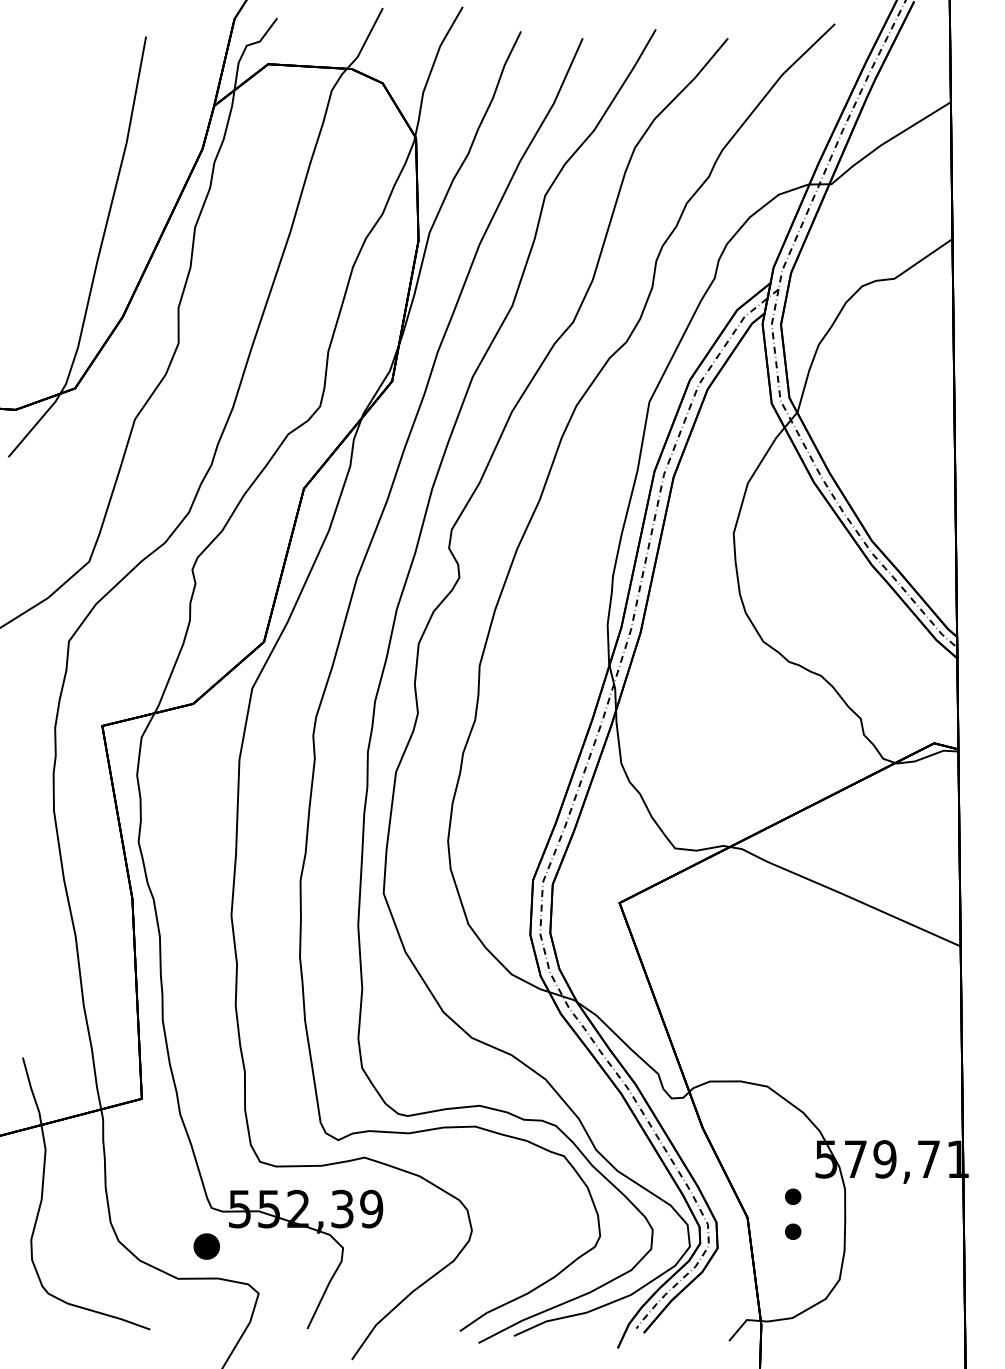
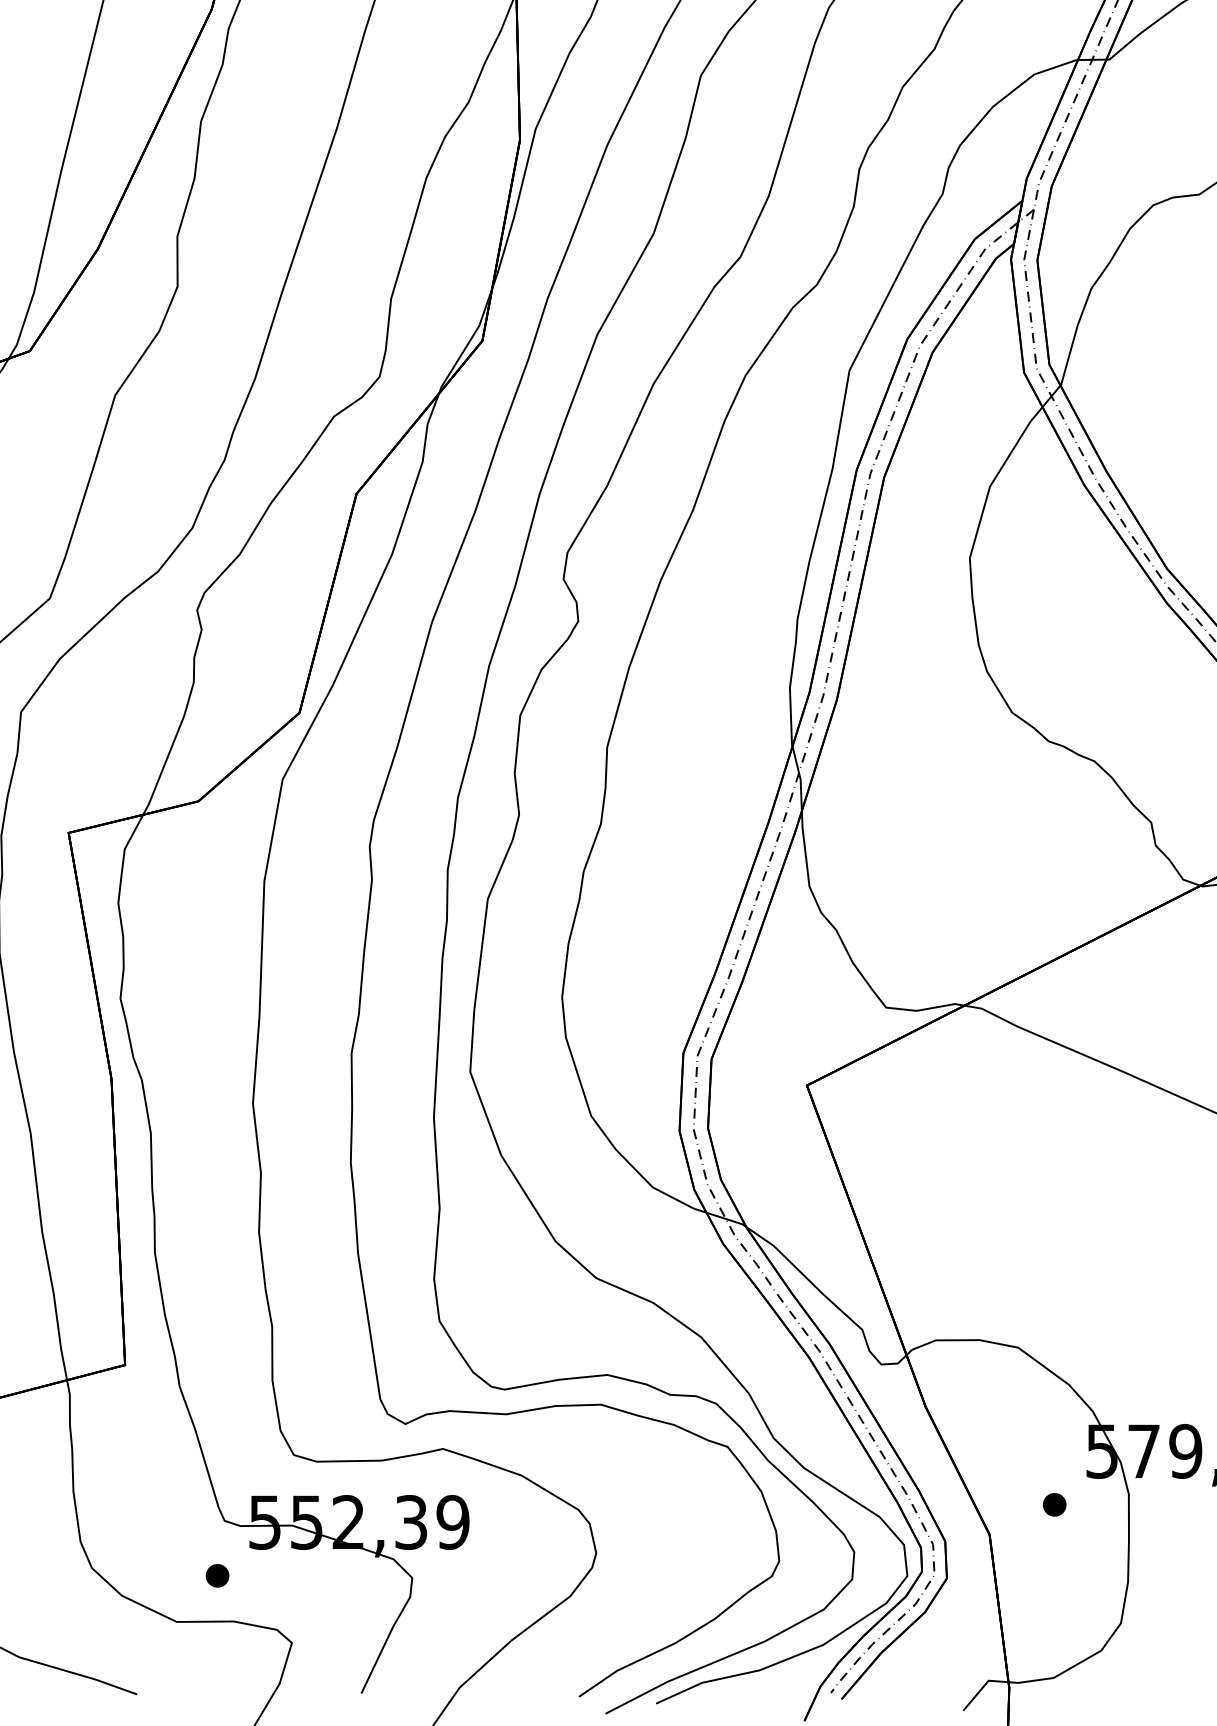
part: (793, 1231) -> (1055, 1554), removed
part: (206, 1246) -> (217, 1575), size x0.62

